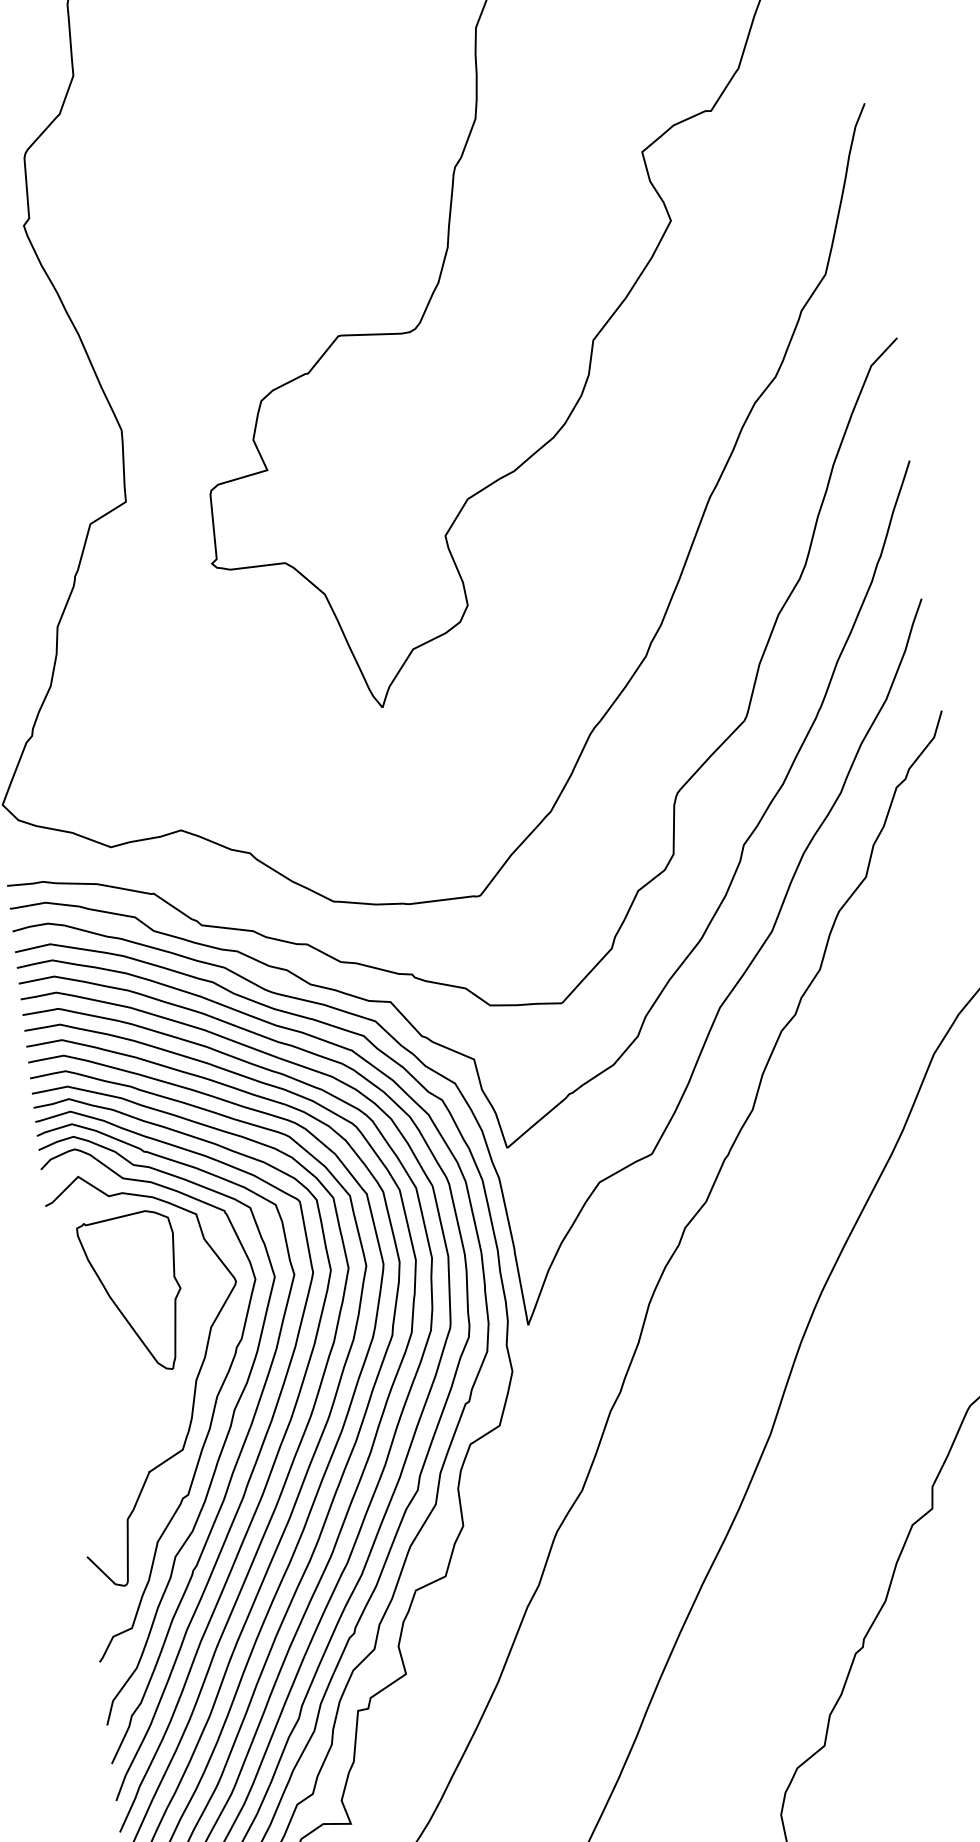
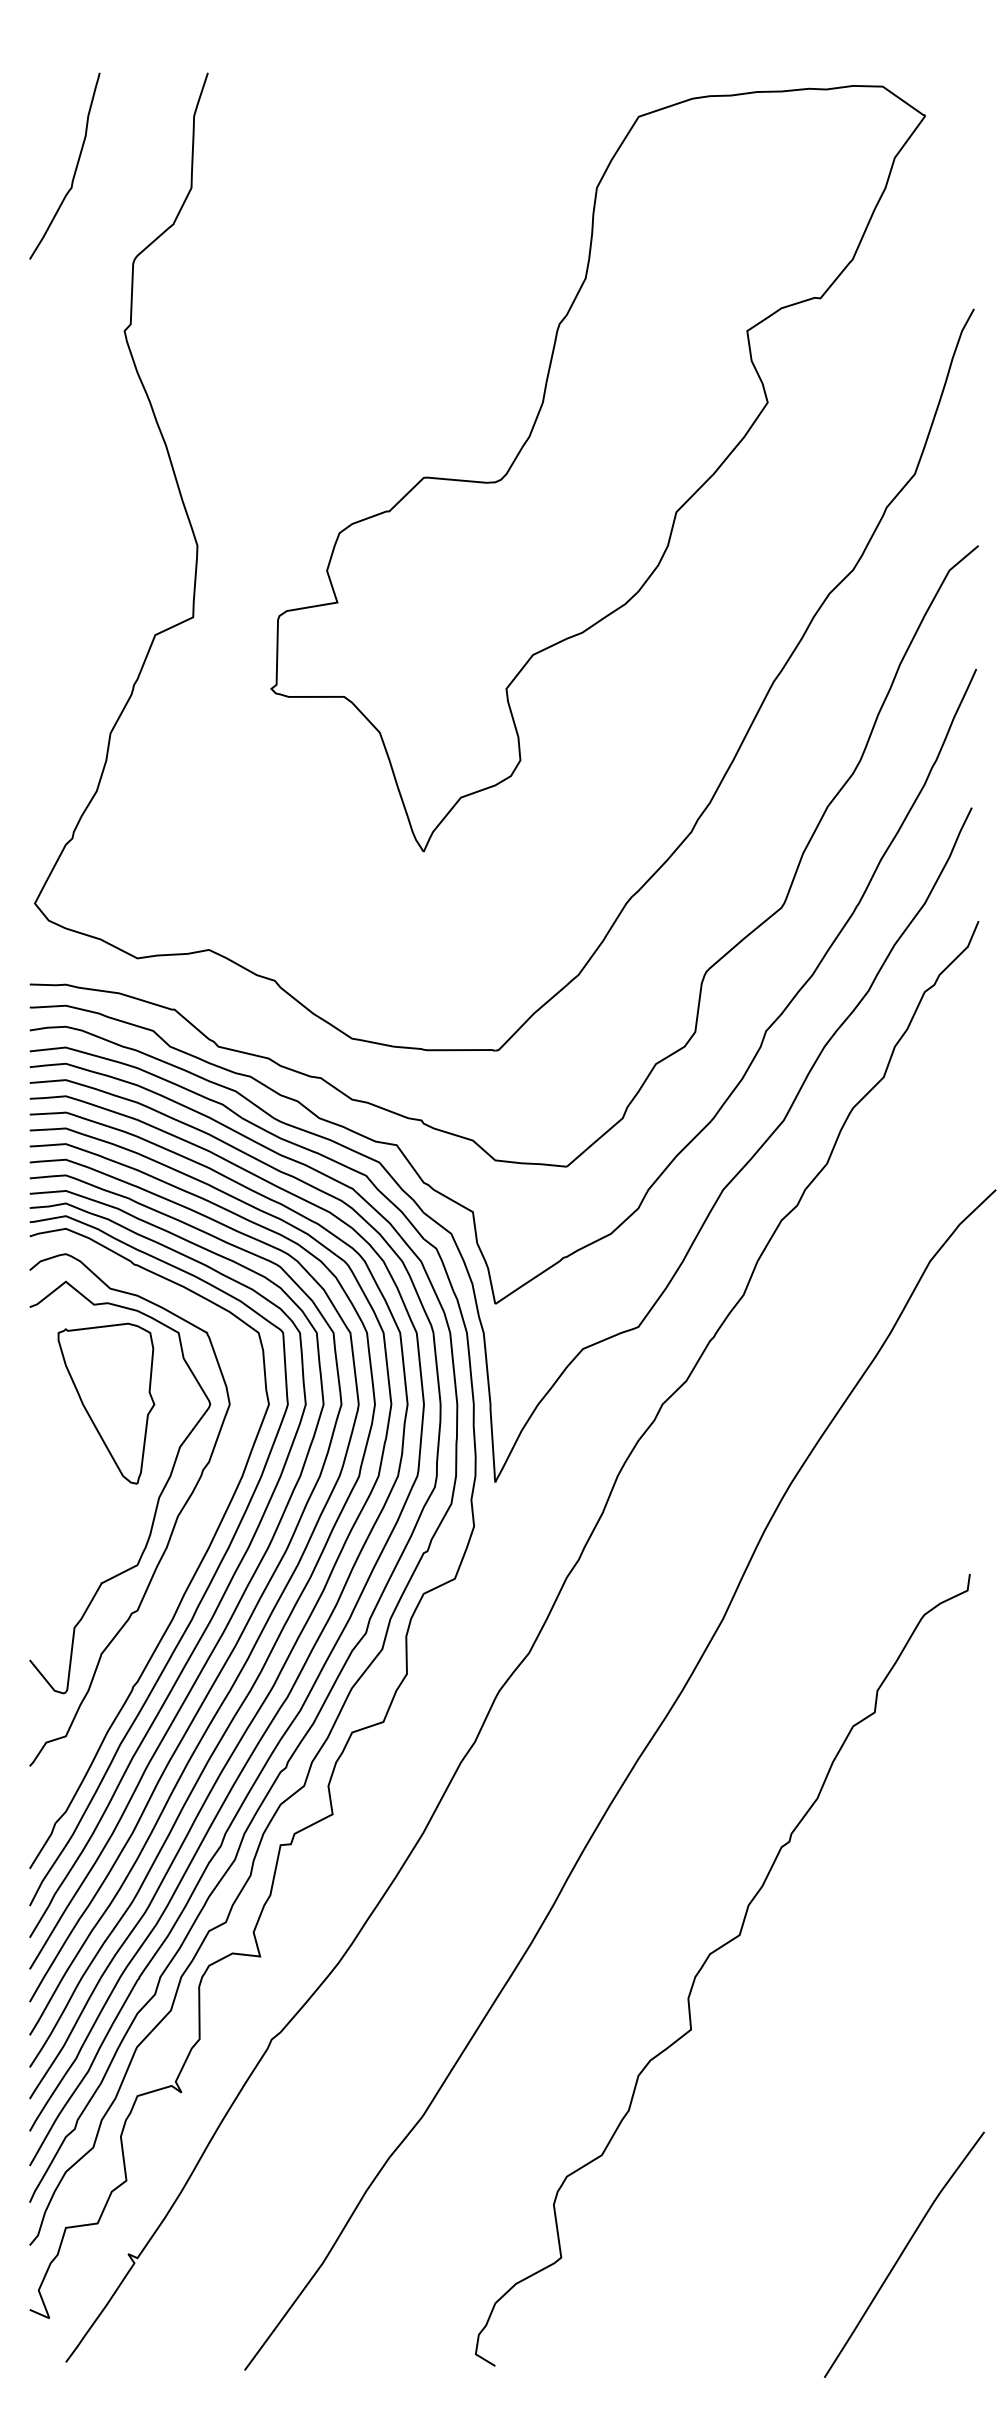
curve: (225, 1436) -> (181, 1557), removed

